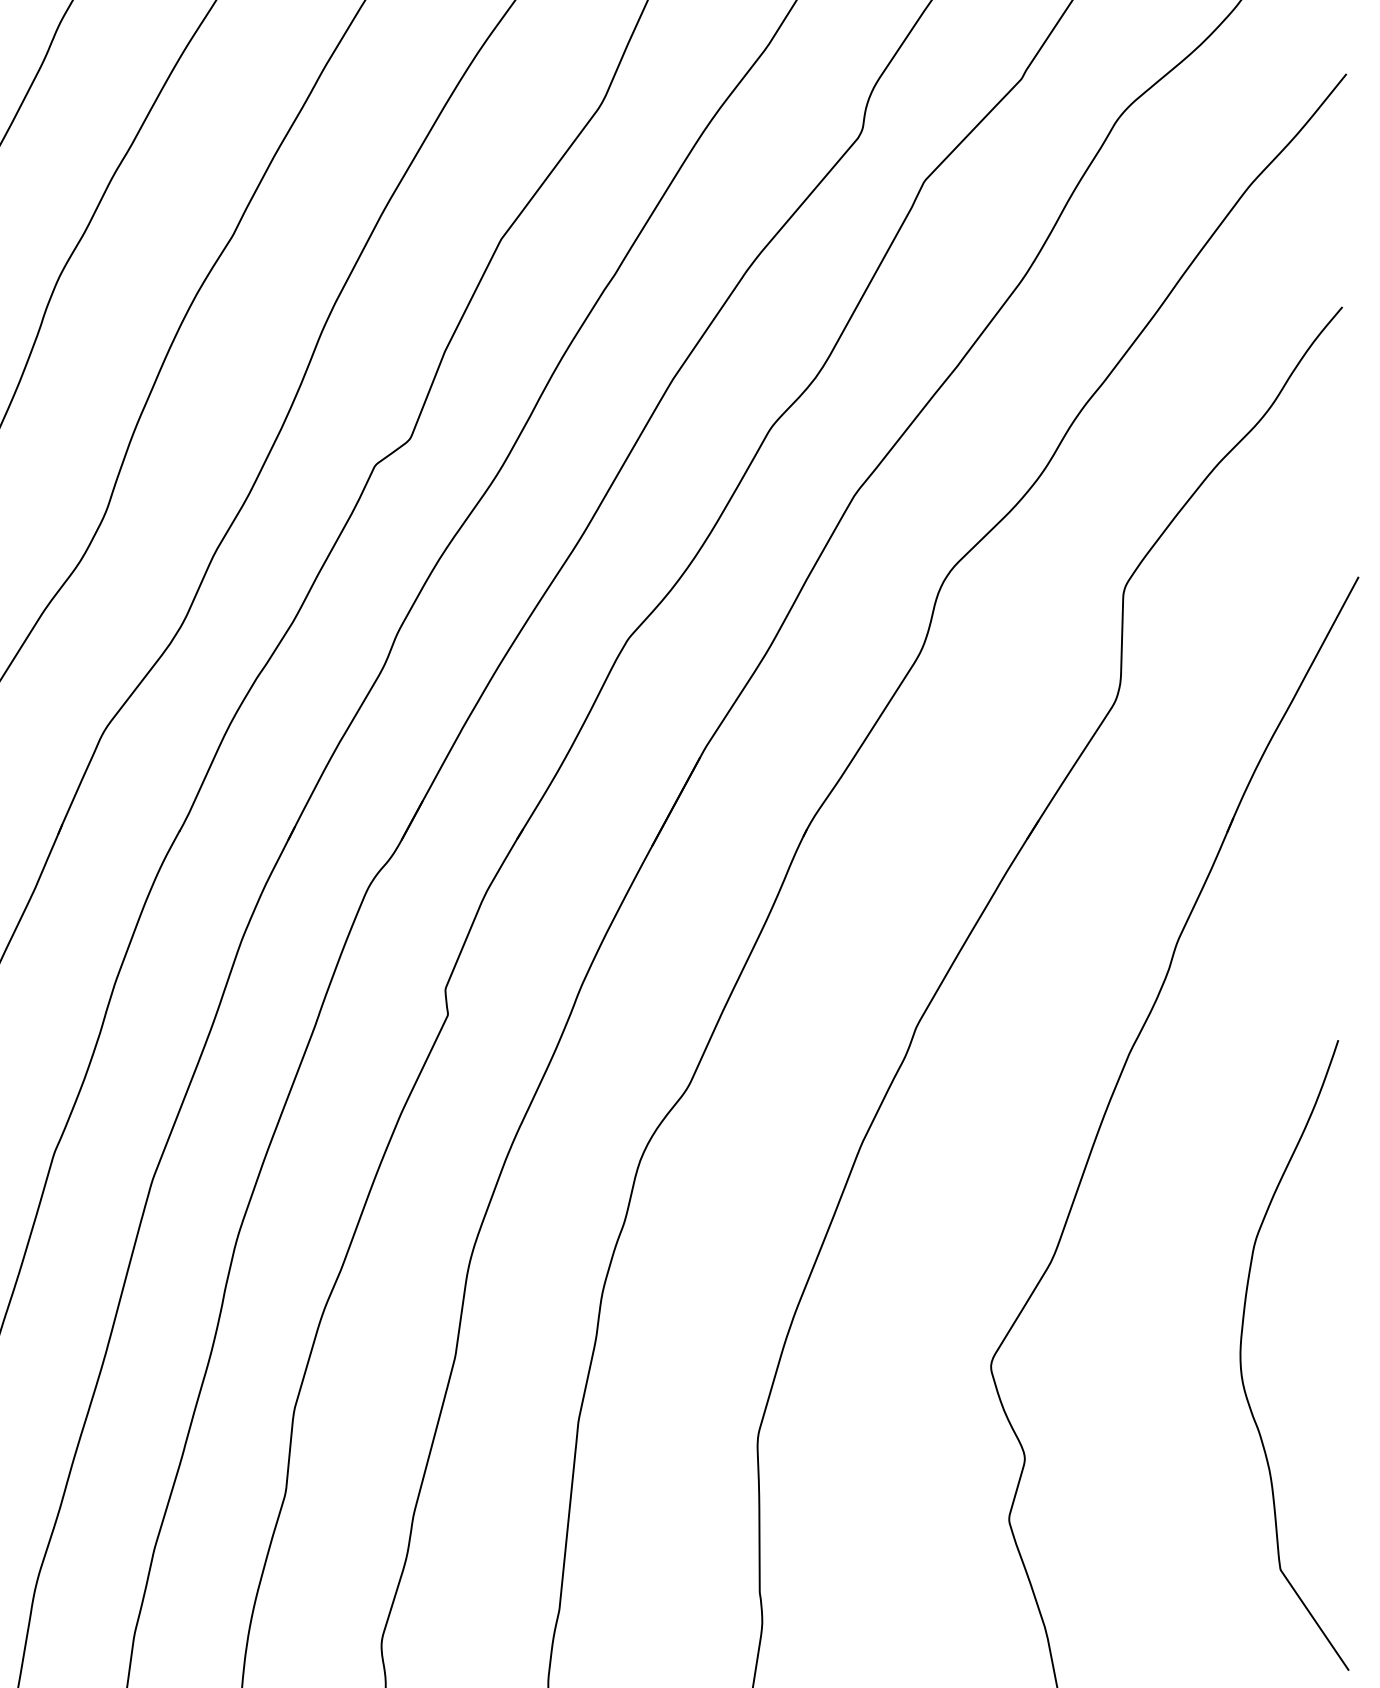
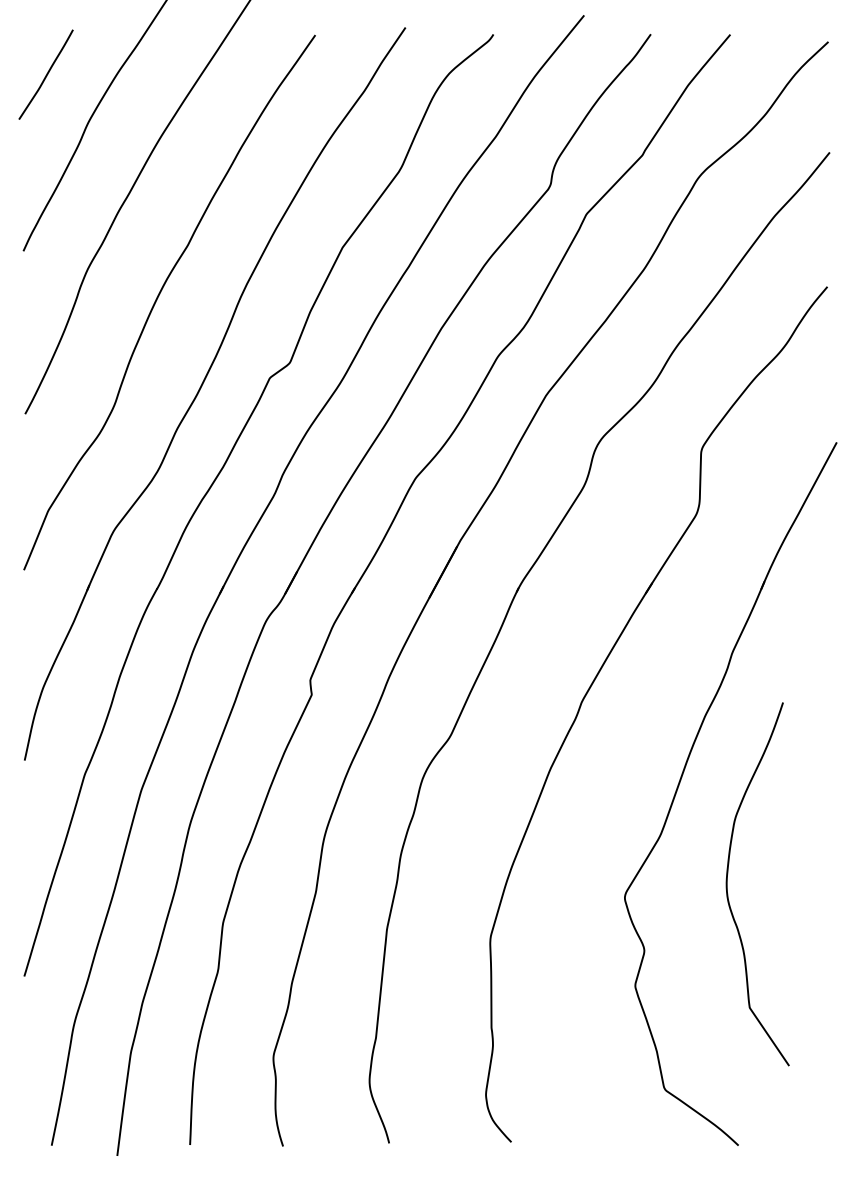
curve: (1241, 1355) -> (727, 884), moved

